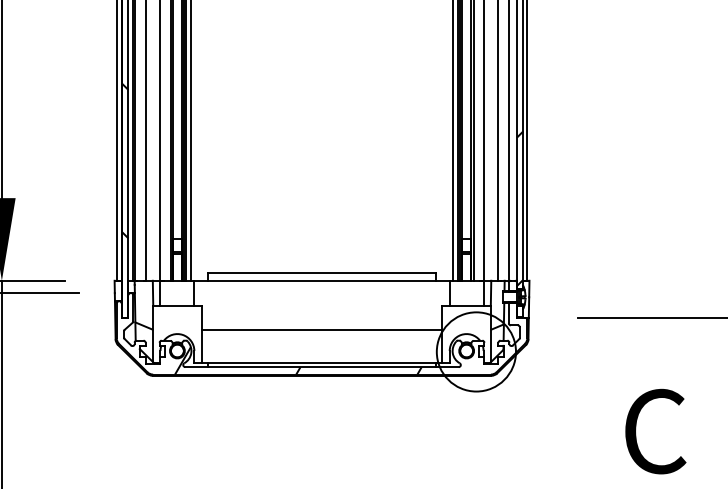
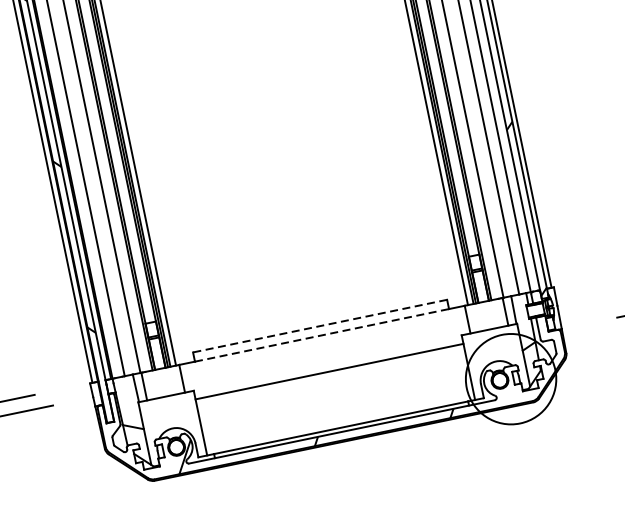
line: (322, 272) -> (320, 326), solid -> dashed
line: (322, 280) -> (322, 334), solid -> dashed
line: (321, 330) -> (328, 372), moved

